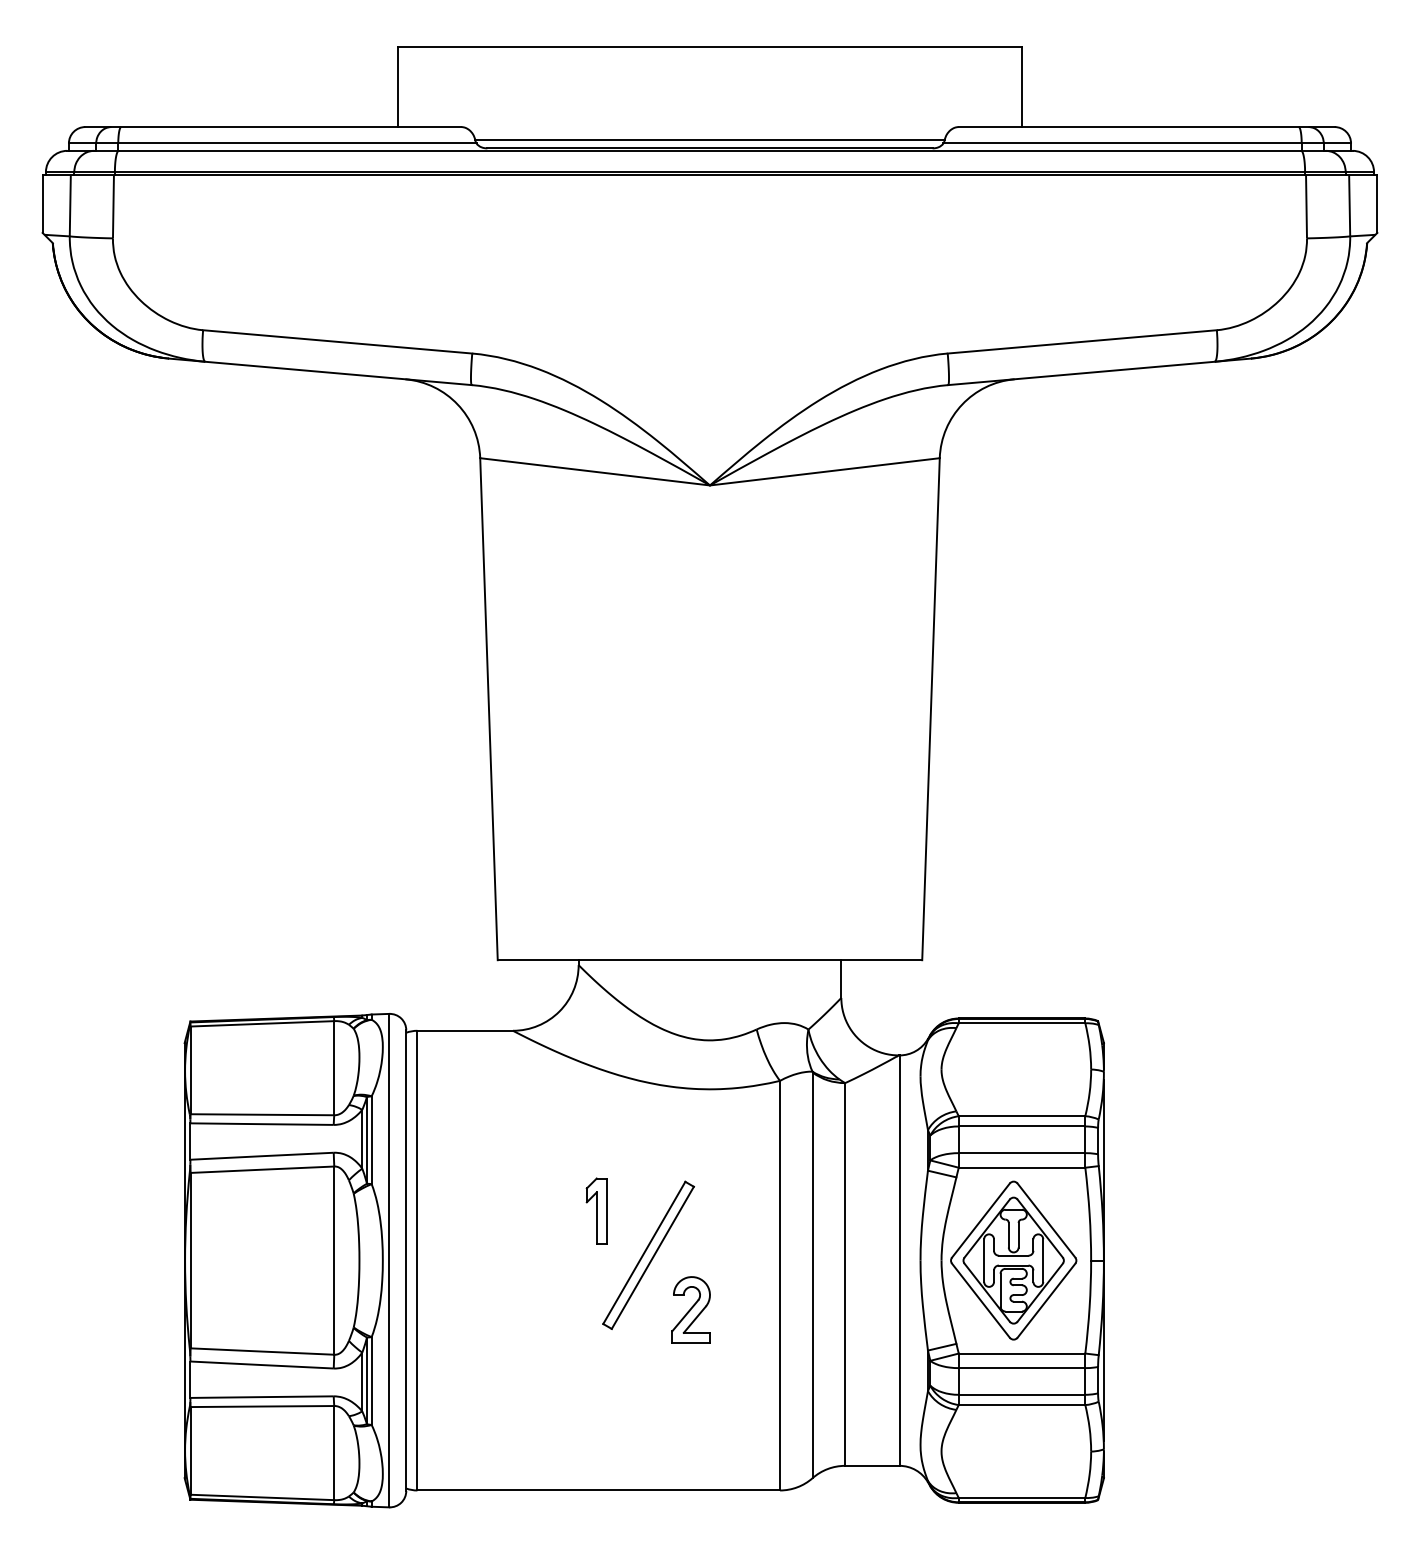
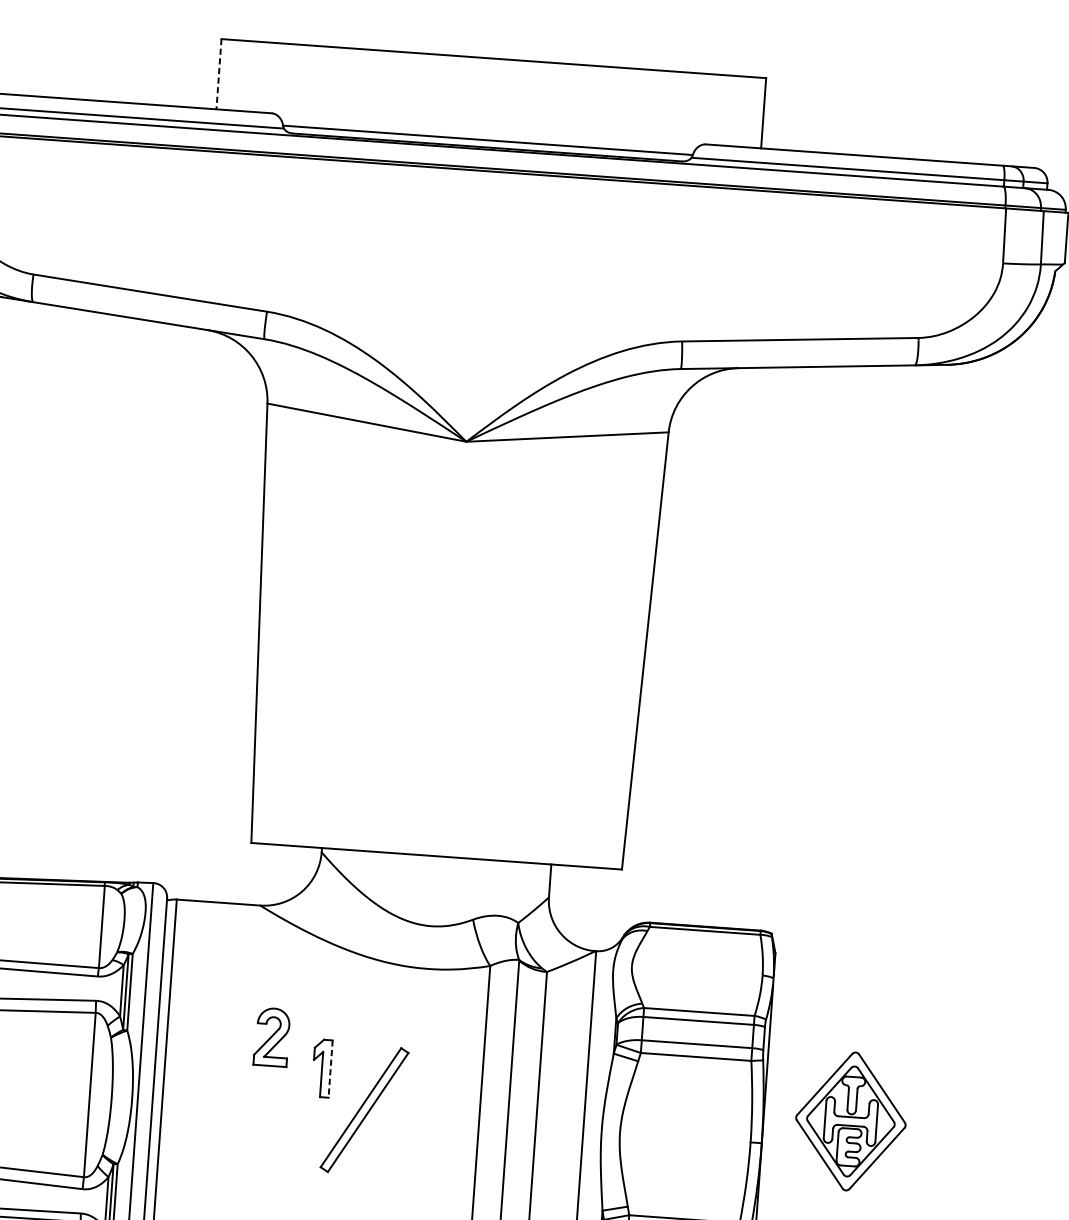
line: (398, 87) -> (219, 74), solid -> dashed
line: (606, 1211) -> (330, 1069), solid -> dashed
part: (1013, 1260) -> (850, 1121), moved
part: (690, 1309) -> (271, 1036), moved

